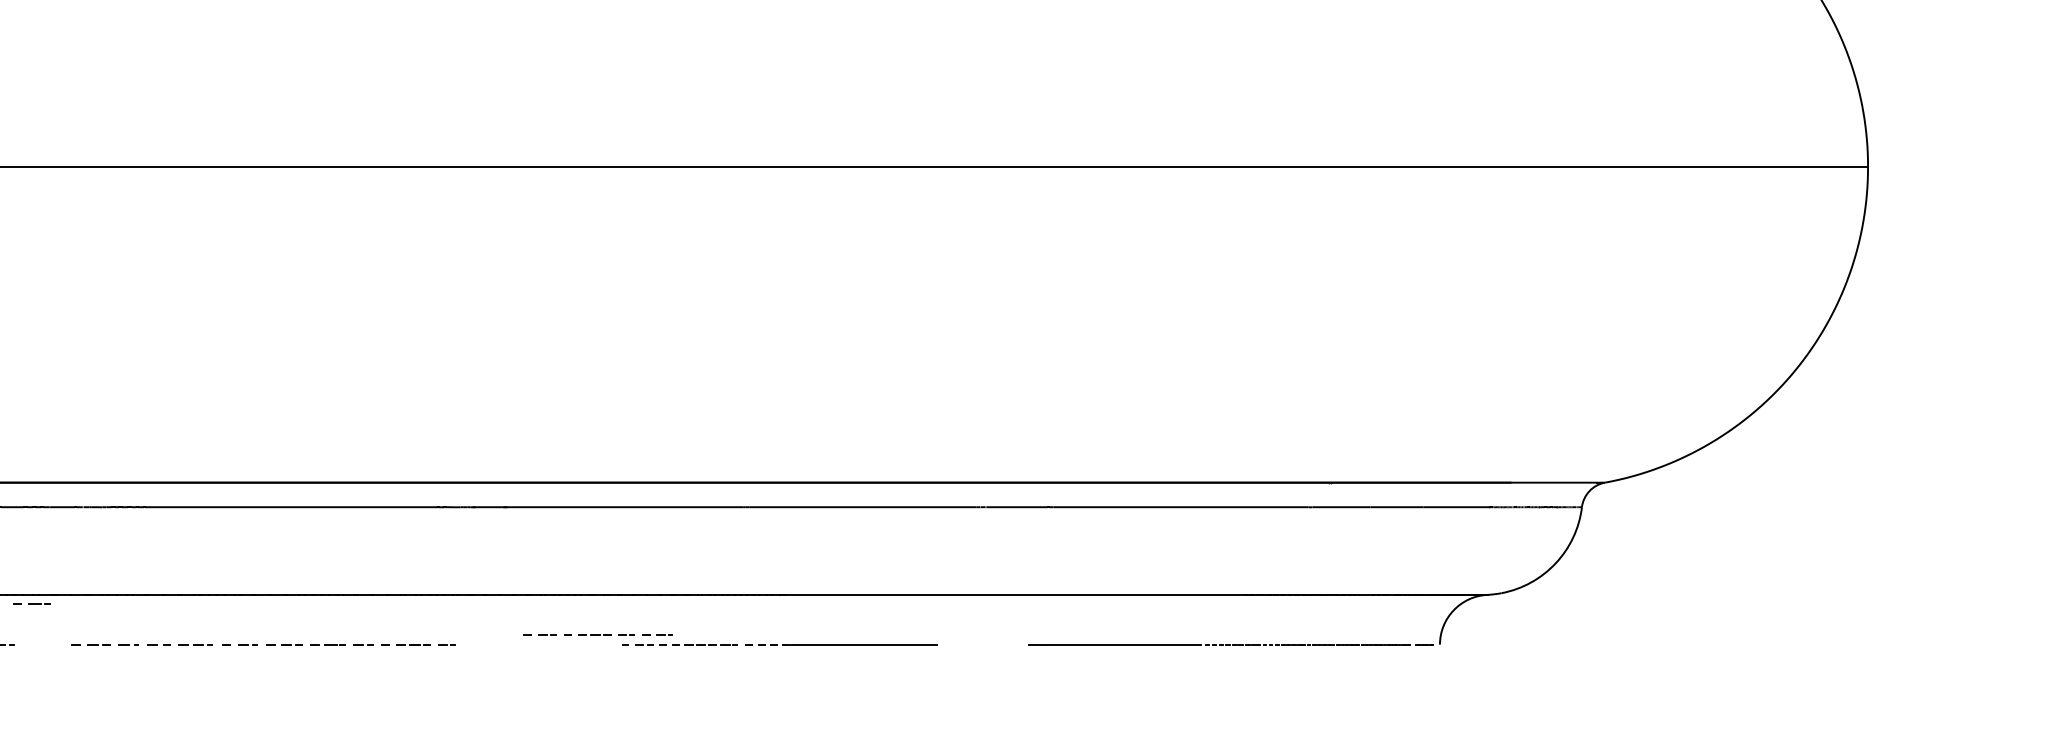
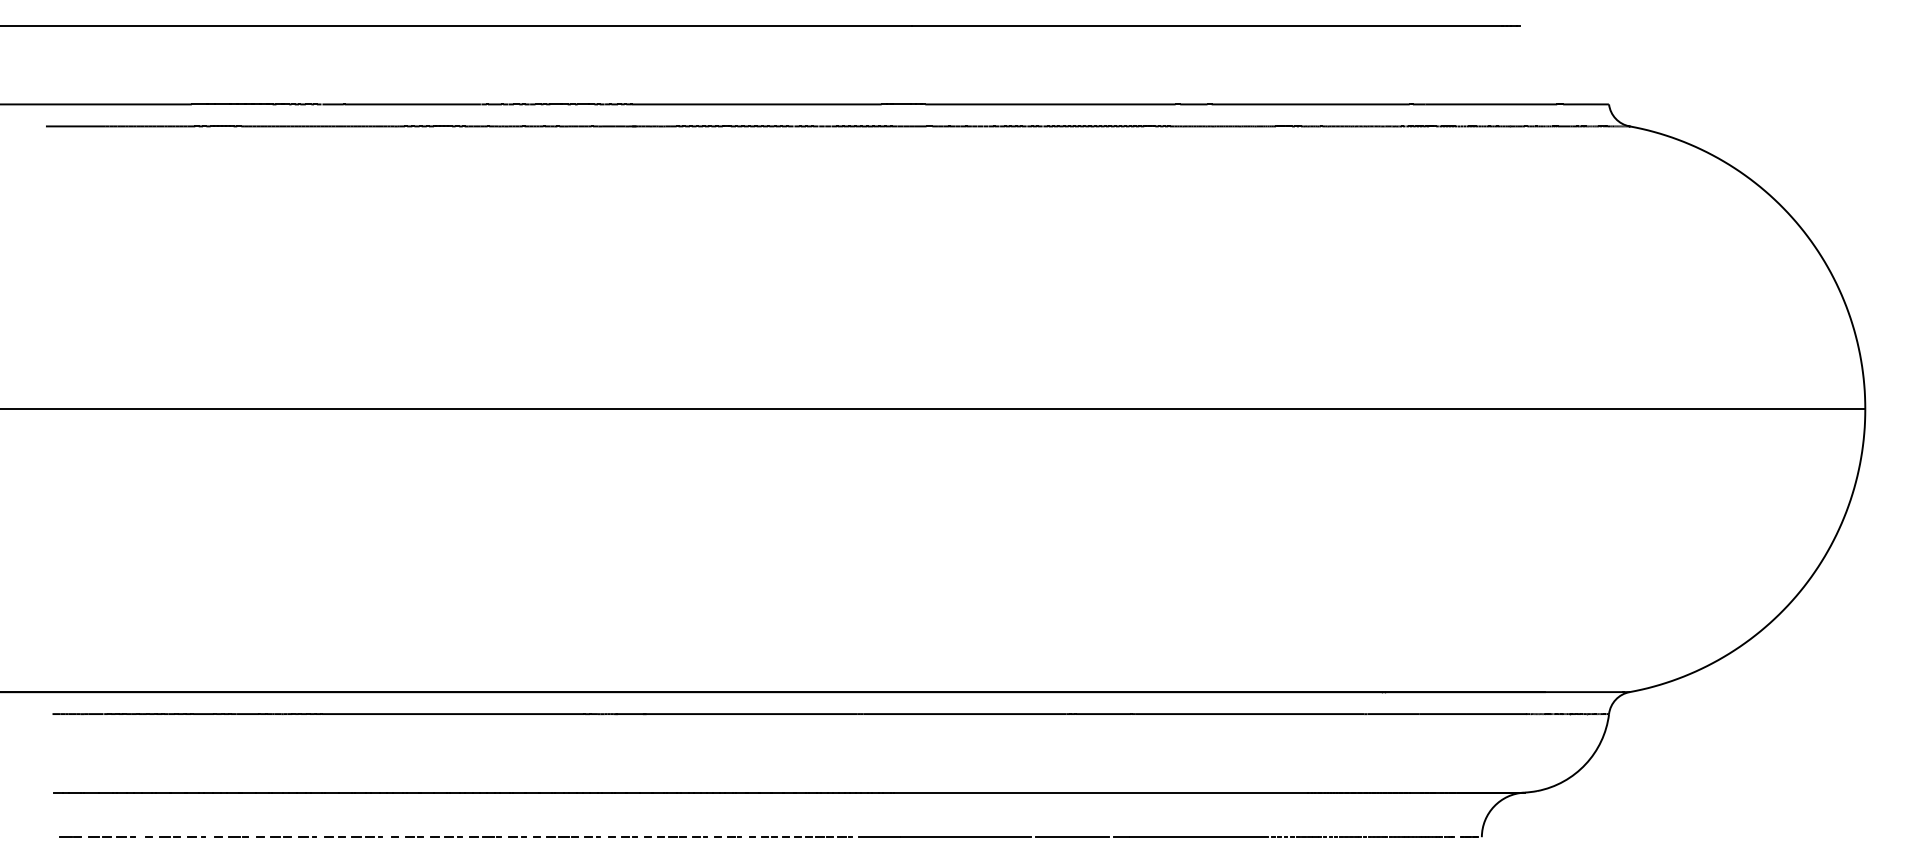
line: (31, 603) -> (231, 836), moved
line: (597, 633) -> (674, 836), moved
line: (767, 644) -> (879, 837), dashed -> solid
line: (982, 644) -> (1072, 837), added

